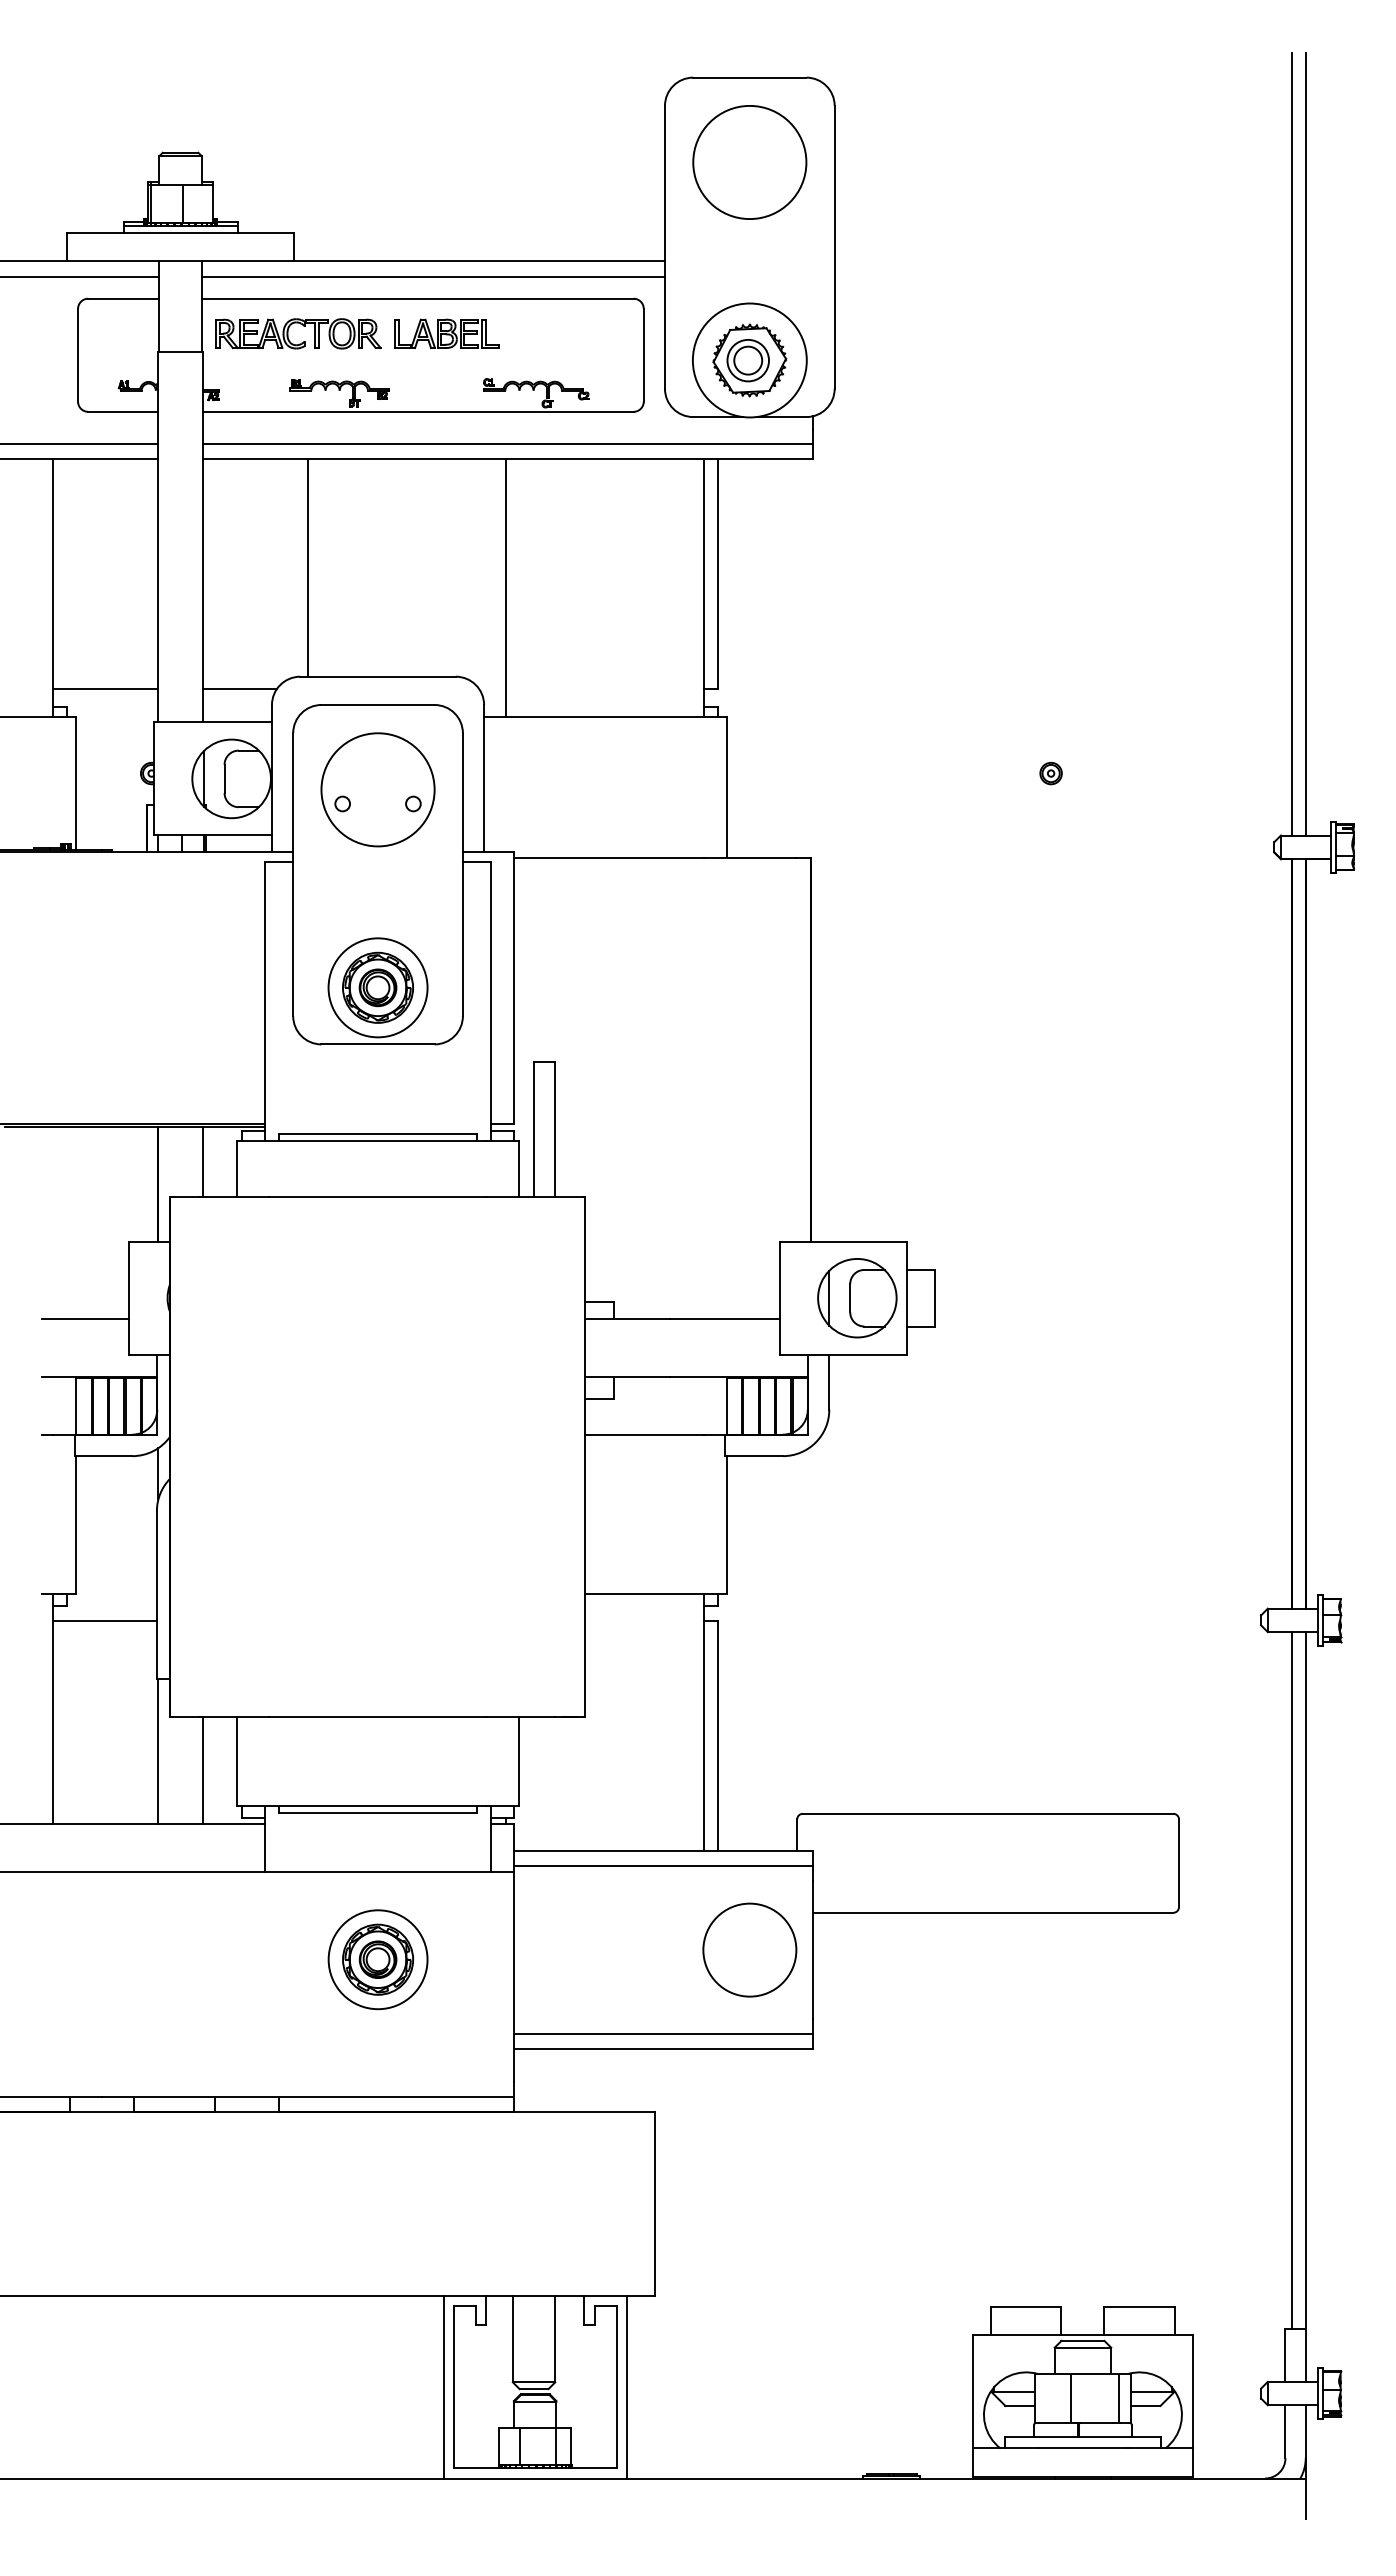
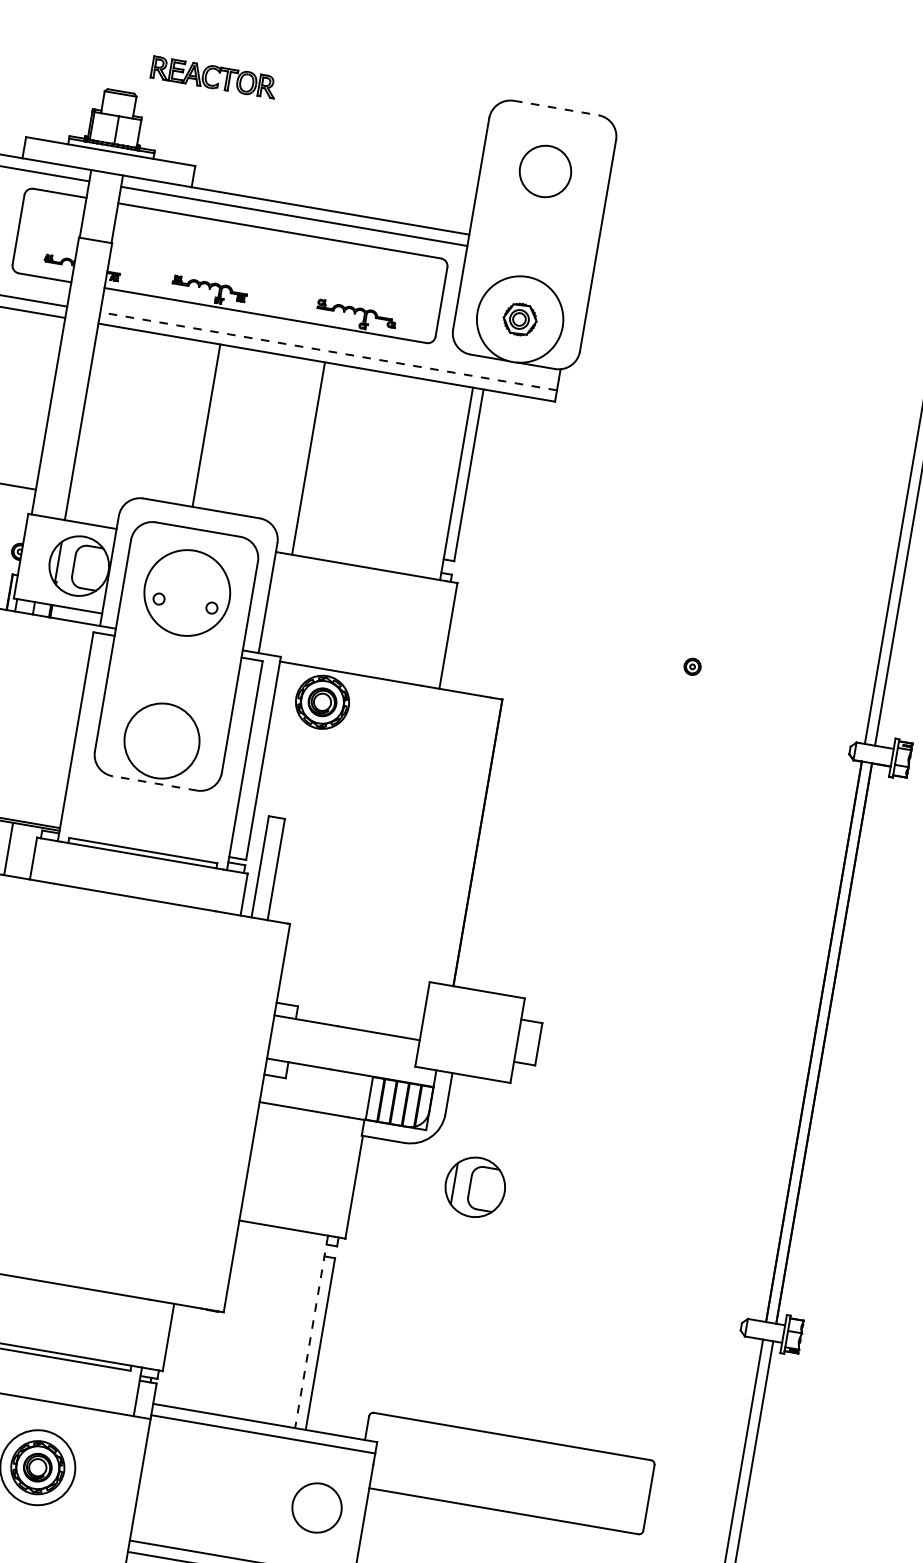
line: (749, 77) -> (556, 107), solid -> dashed
circle: (749, 162) -> (545, 171), size x0.6
part: (303, 326) -> (218, 72), moved
part: (446, 333) -> (296, 260), removed
part: (749, 360) -> (519, 319), size x0.6
line: (507, 444) -> (328, 351), solid -> dashed
line: (307, 567) -> (206, 425), moved
line: (239, 689) -> (96, 500), removed
part: (377, 987) -> (322, 701), moved
line: (378, 1044) -> (155, 783), solid -> dashed
part: (857, 1298) -> (475, 1187), moved
line: (703, 1722) -> (311, 1331), solid -> dashed
circle: (749, 1949) -> (316, 1507), size x0.7

